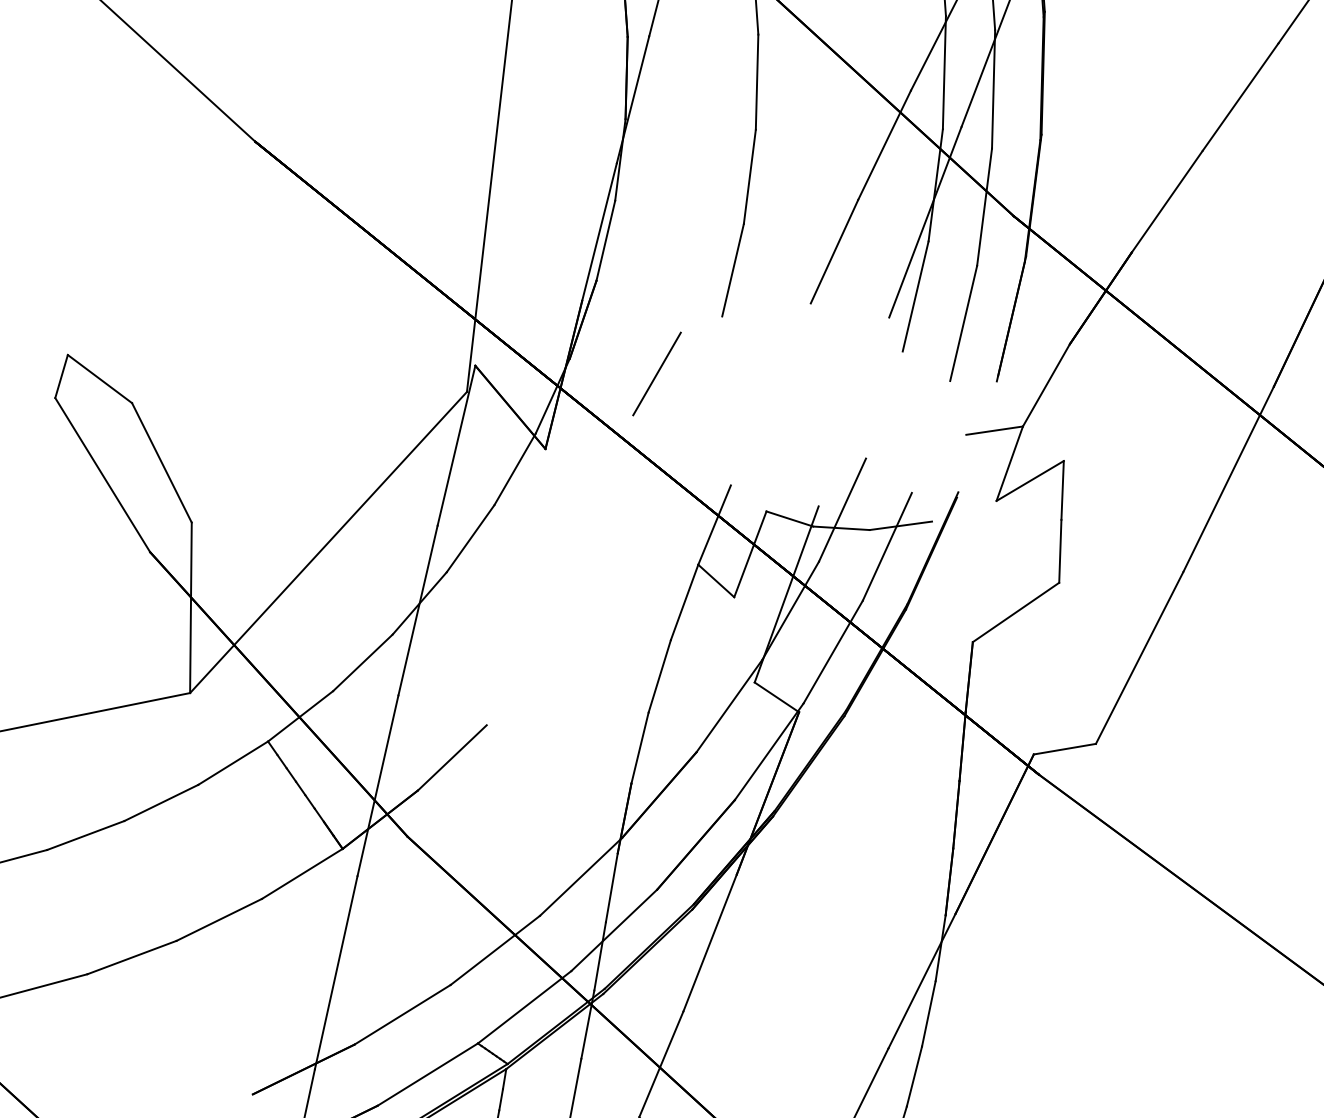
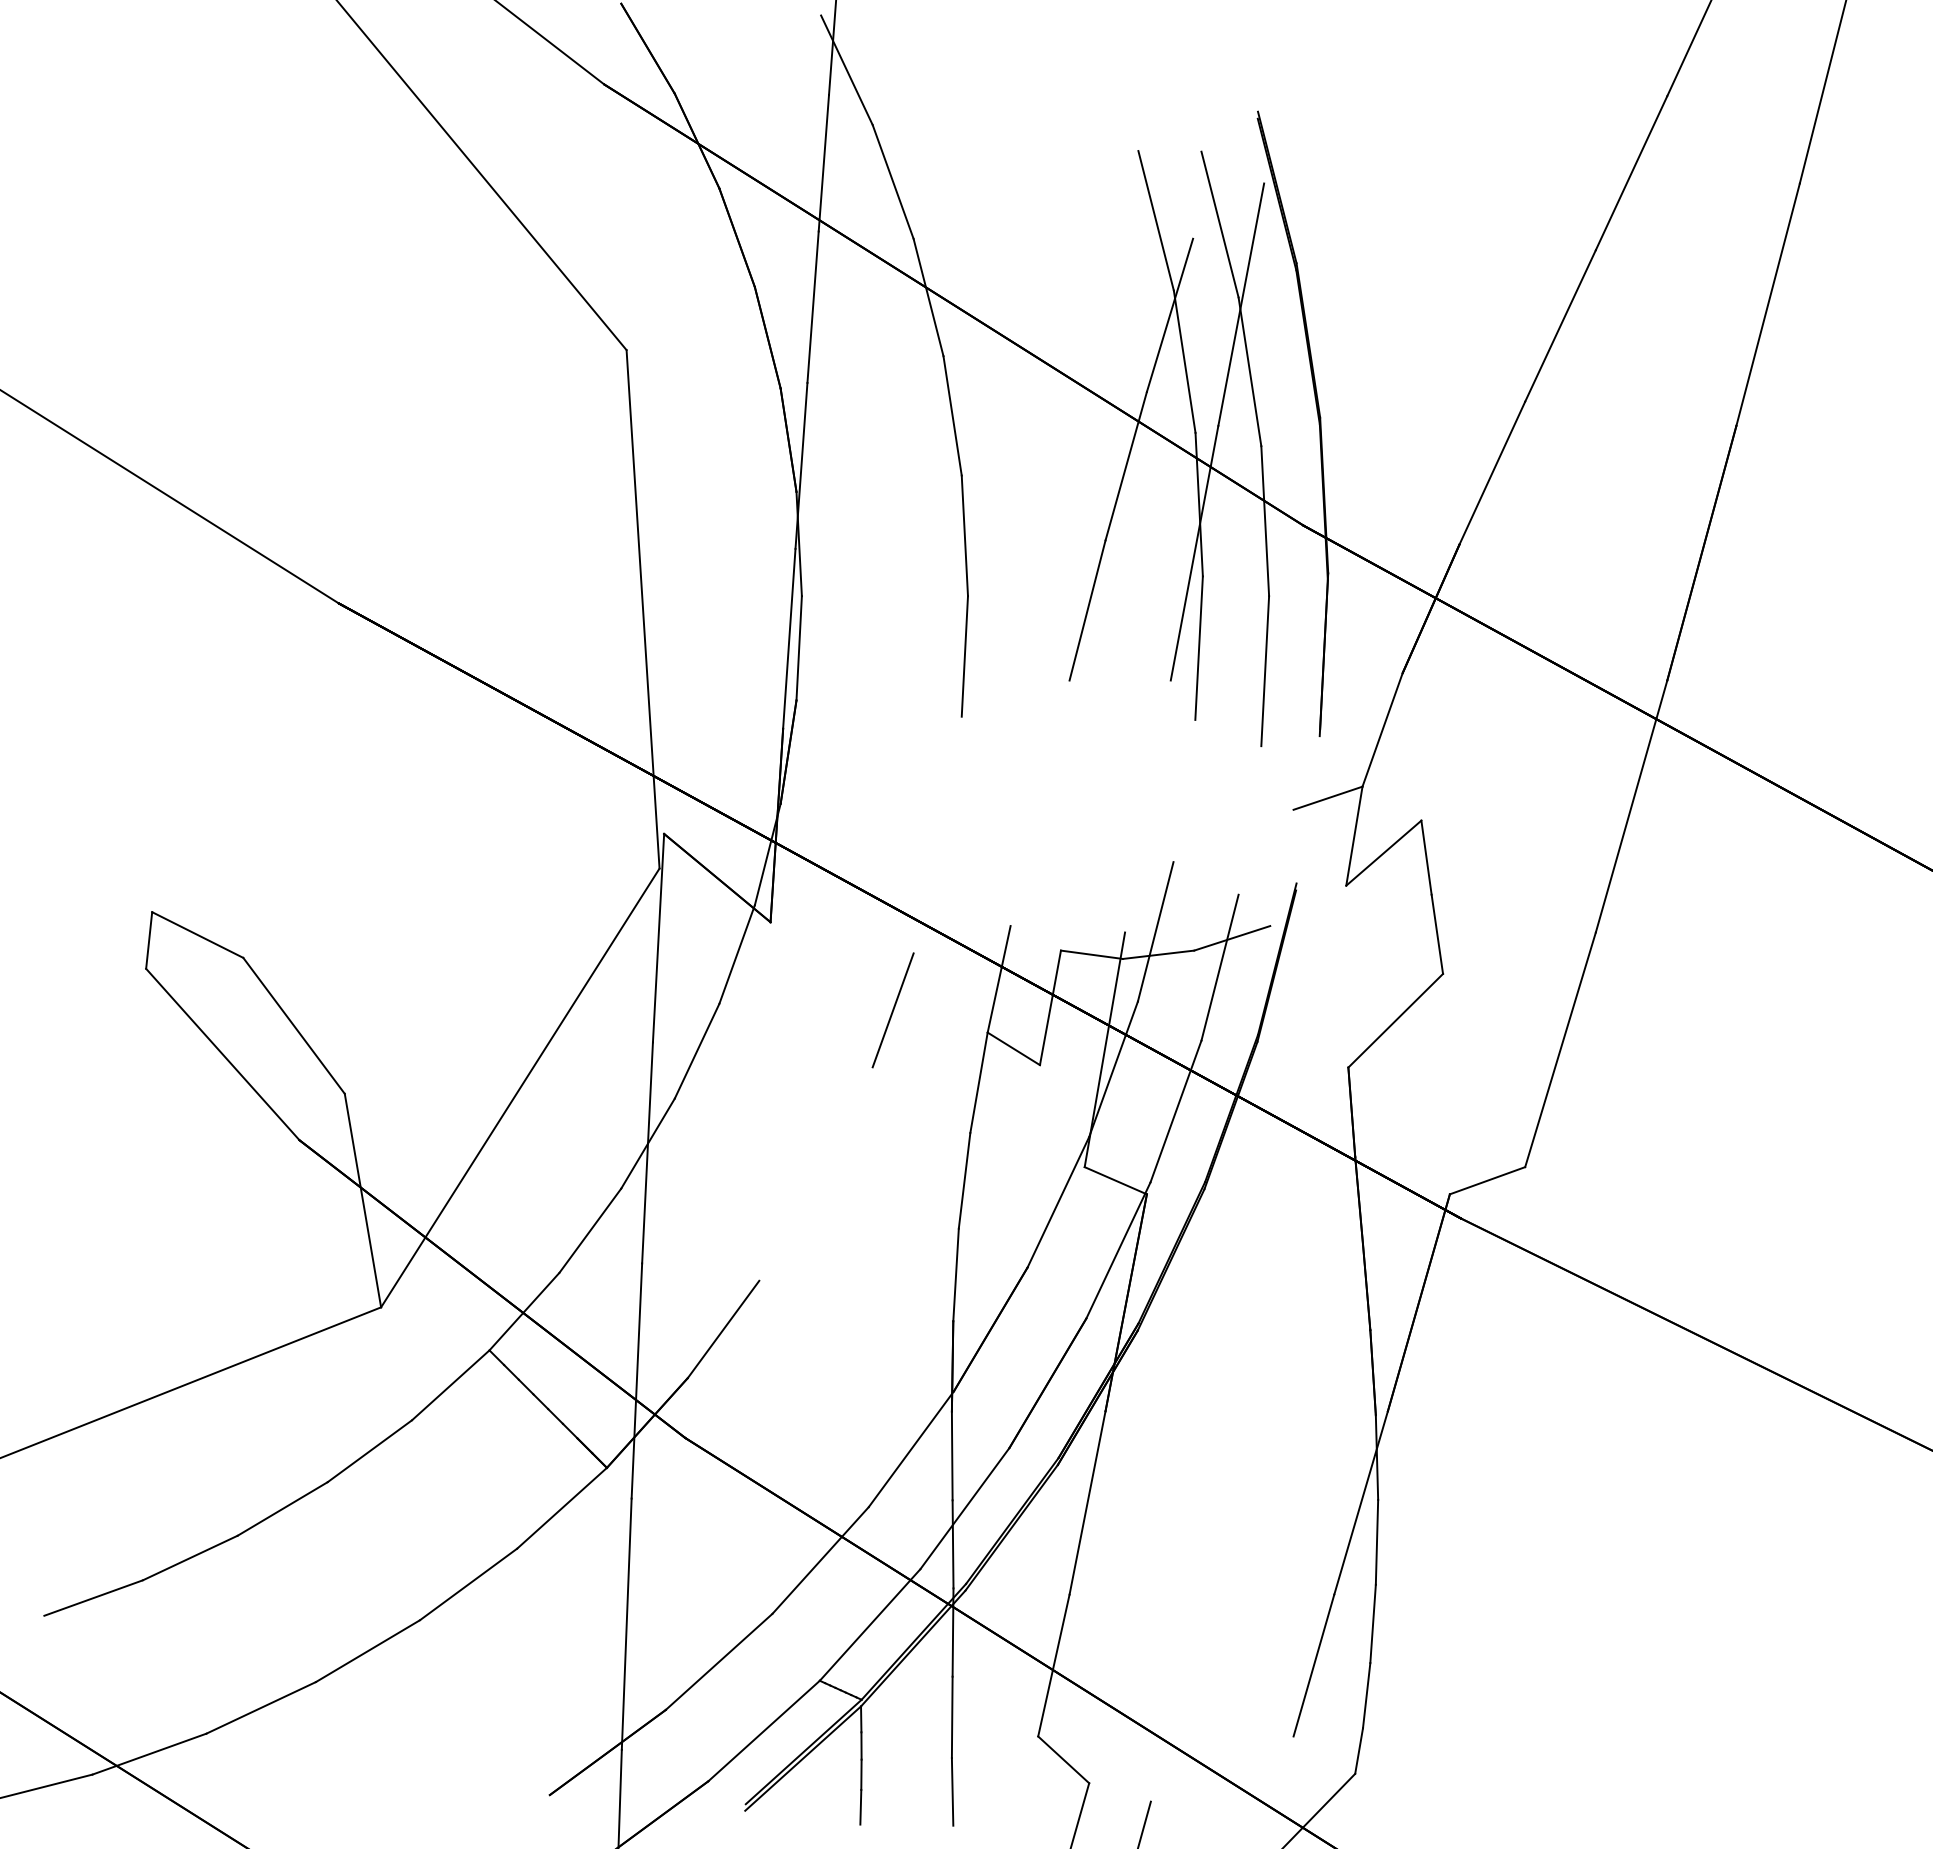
line: (656, 374) -> (892, 1010), moved

